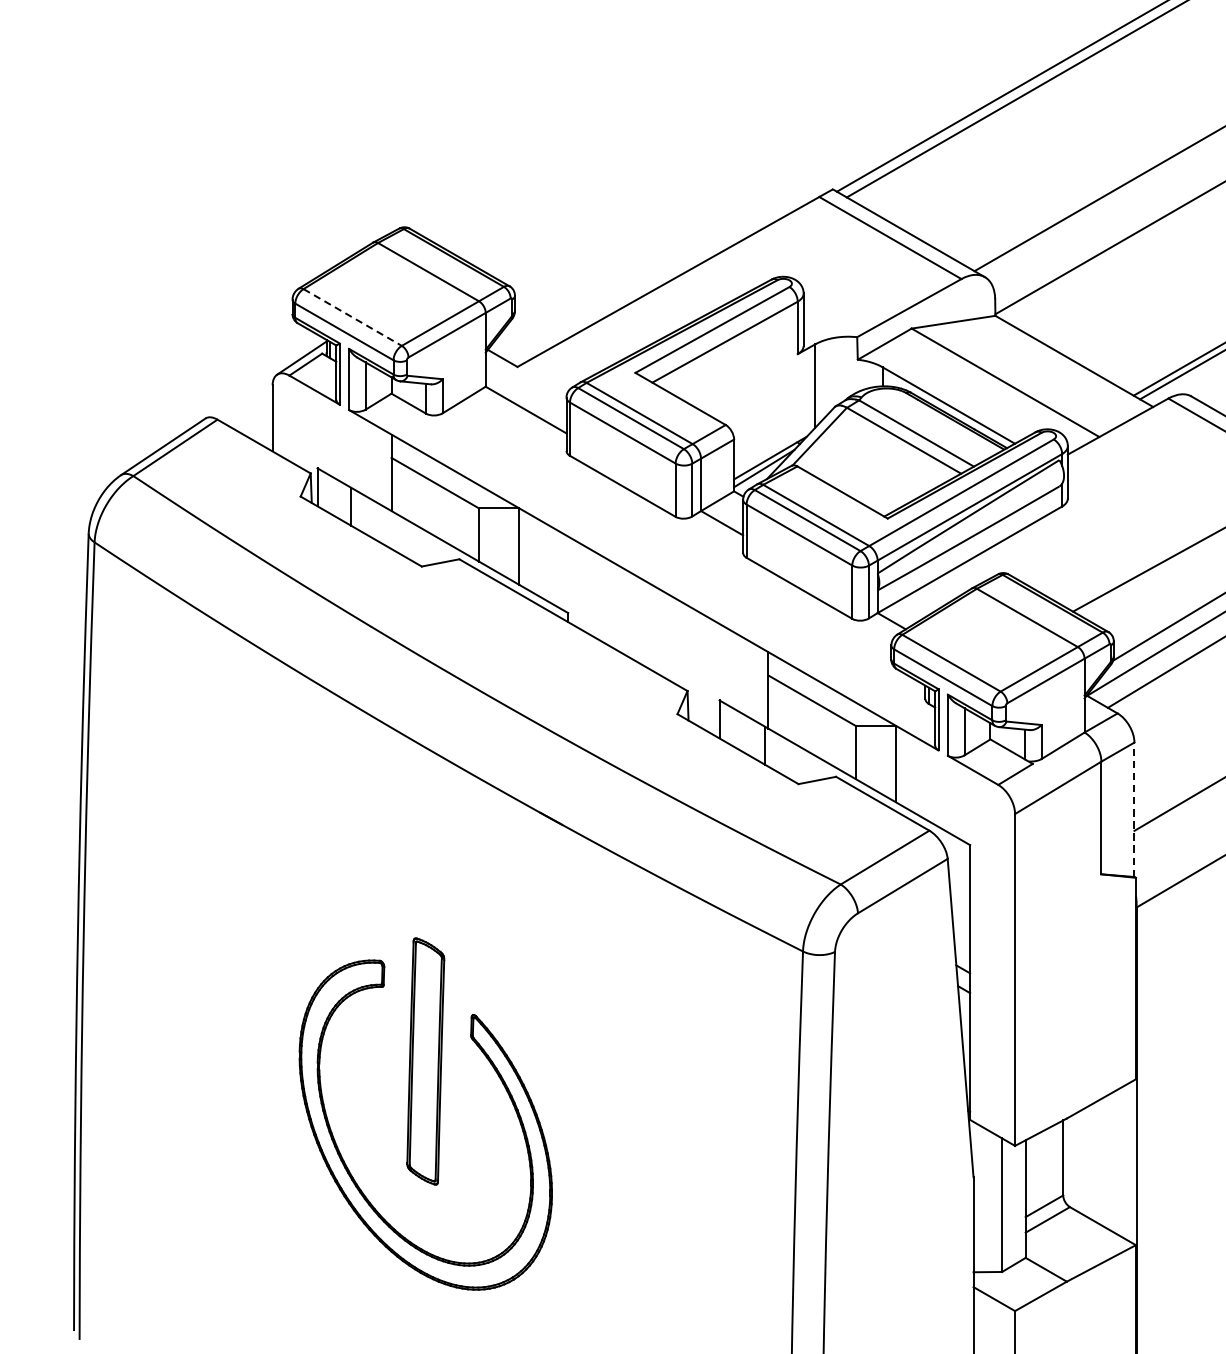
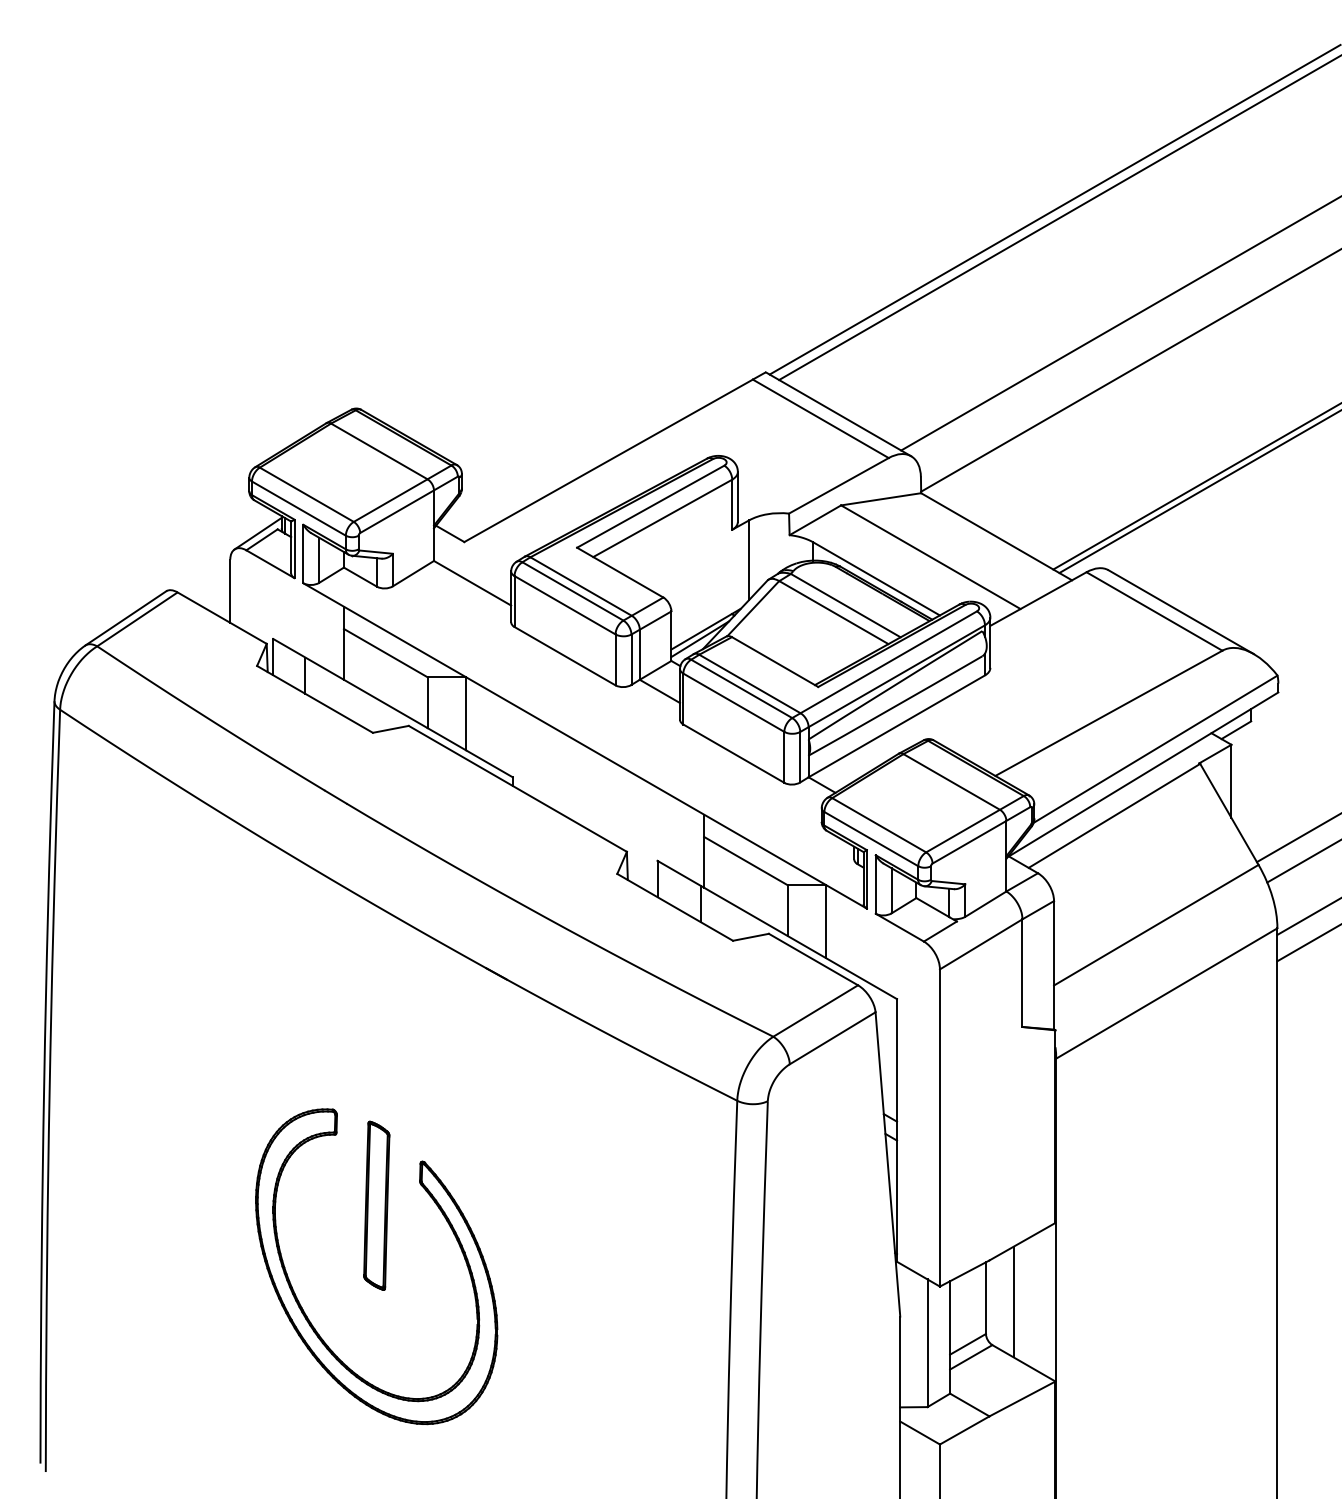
line: (353, 318) -> (307, 495), dashed -> solid
line: (1134, 808) -> (1054, 964), dashed -> solid
part: (425, 1061) -> (376, 1205), size x0.71
line: (1092, 1161) -> (1013, 1301), added

